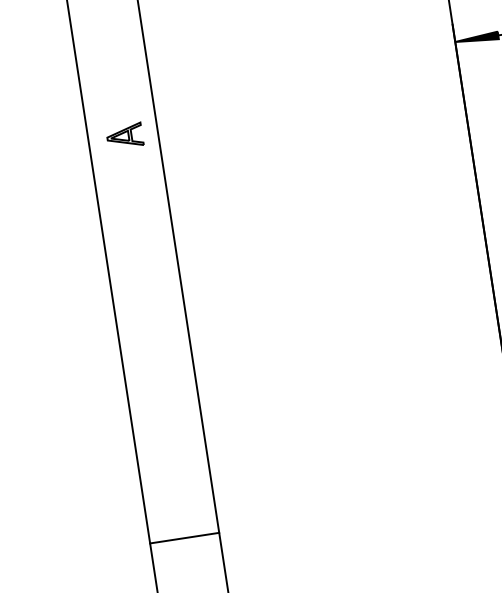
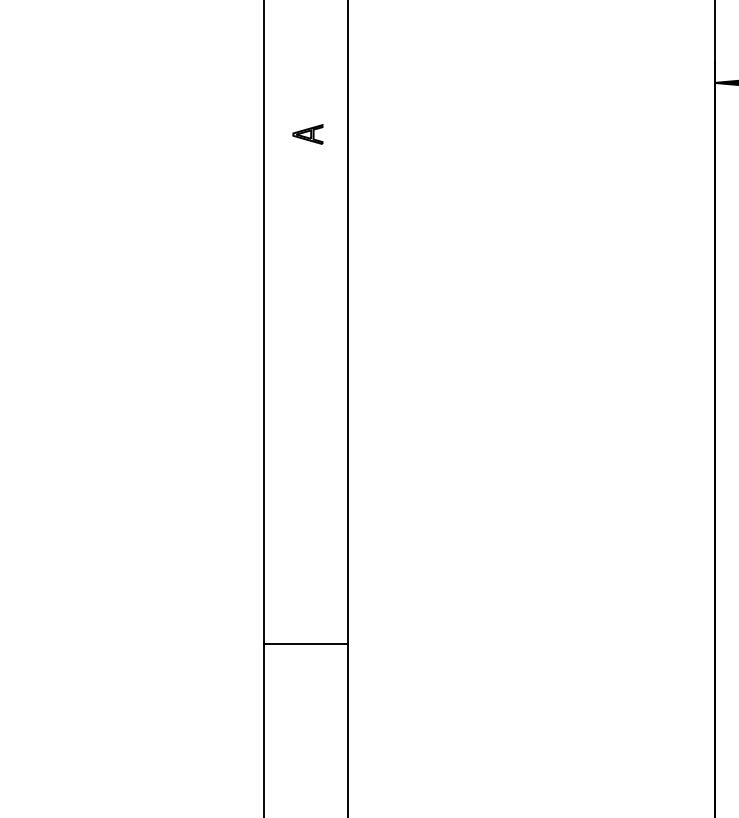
part: (124, 136) -> (307, 134), size x0.7
line: (184, 538) -> (305, 644), moved

